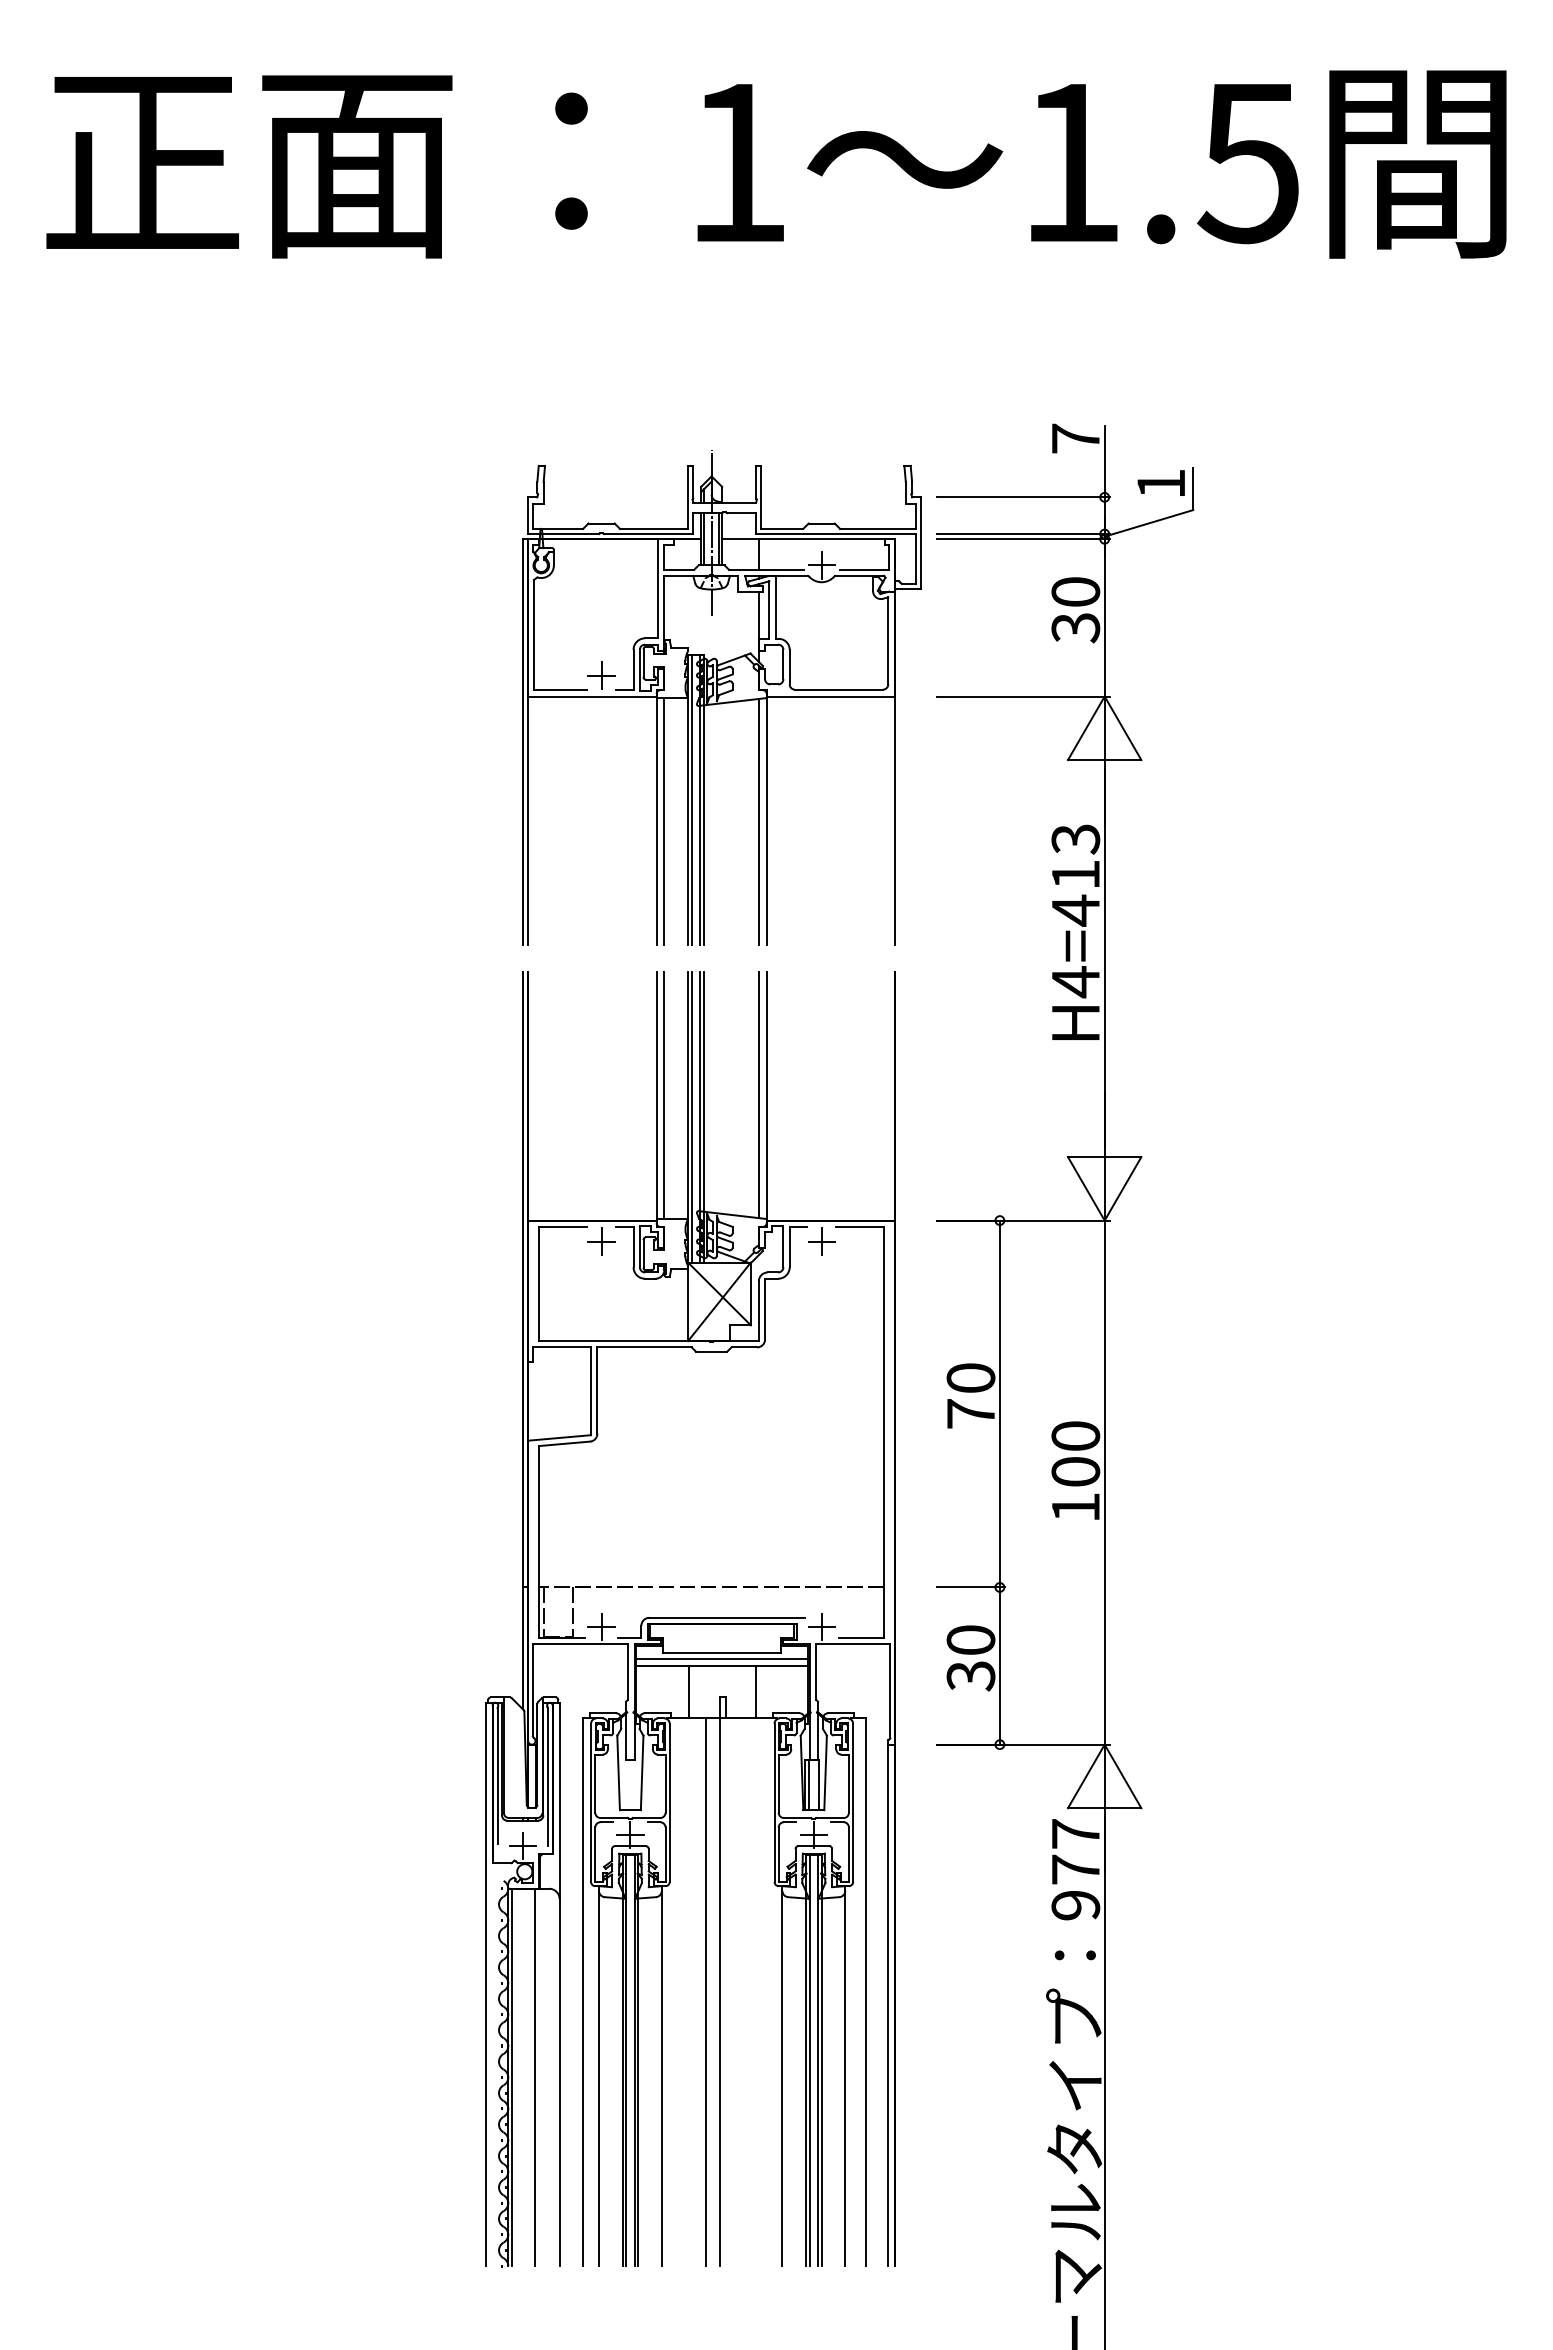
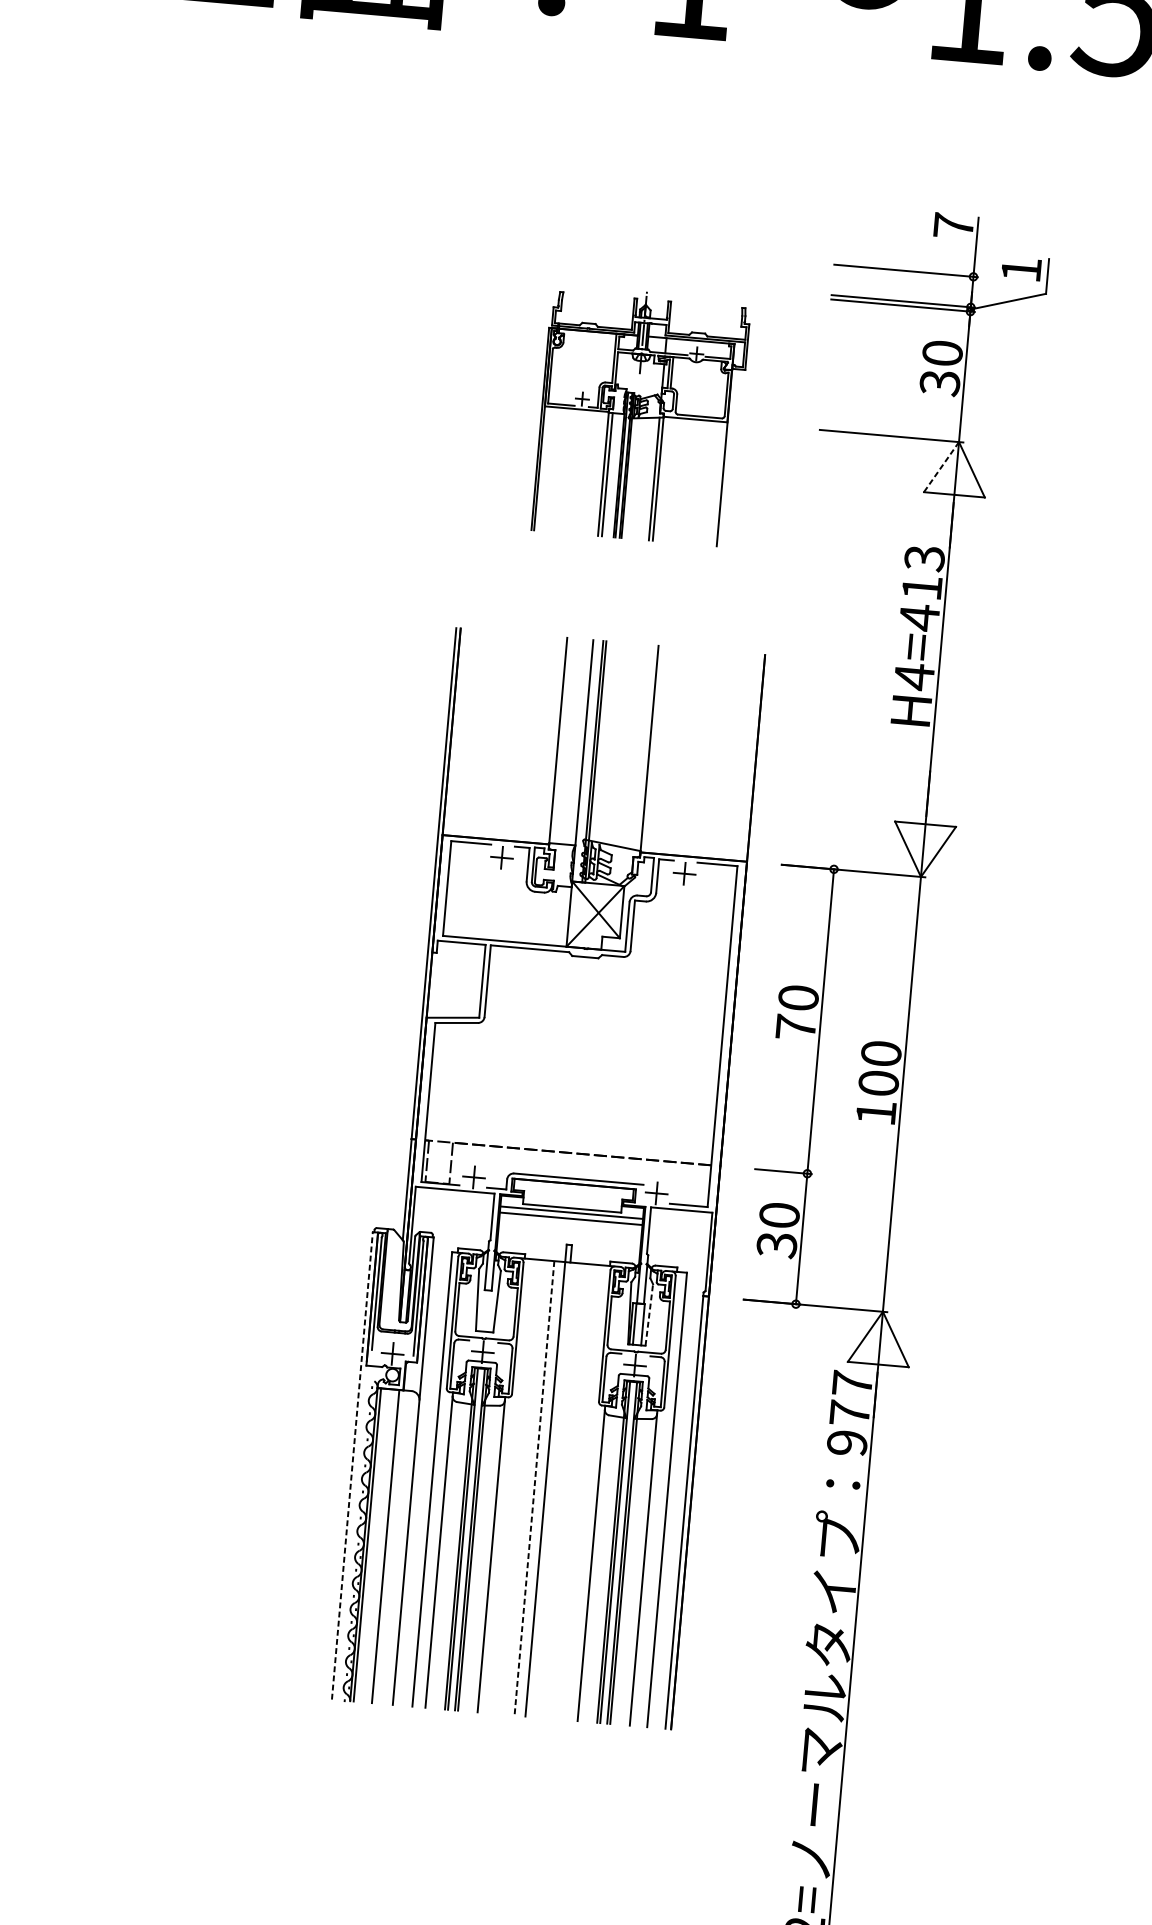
part: (721, 697) -> (640, 415), size x0.6
line: (1086, 728) -> (941, 467), solid -> dashed
line: (758, 1094) -> (642, 747), removed
line: (664, 1095) -> (564, 741), removed
line: (691, 1116) -> (585, 760), removed
line: (688, 1692) -> (541, 1238), removed
line: (755, 1692) -> (596, 1243), removed
line: (825, 1772) -> (649, 1314), solid -> dashed
line: (486, 1984) -> (352, 1465), solid -> dashed
line: (706, 1992) -> (534, 1488), solid -> dashed

